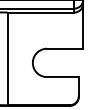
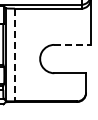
line: (65, 48) -> (72, 44), solid -> dashed
line: (7, 59) -> (14, 55), solid -> dashed

